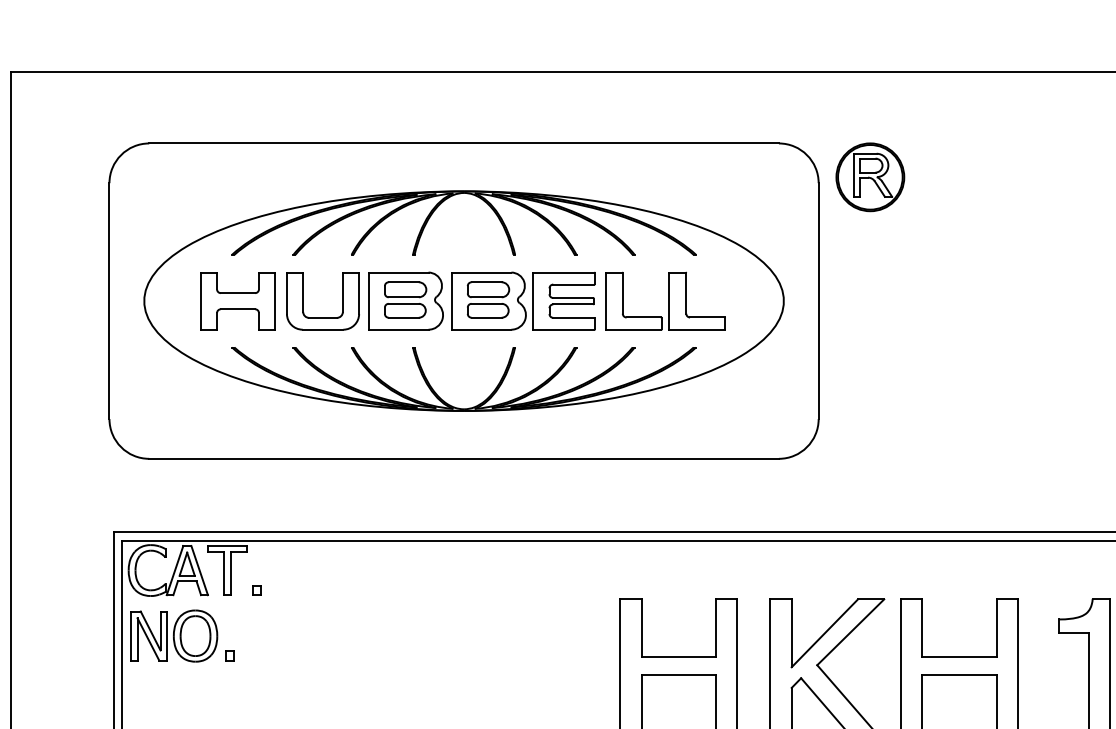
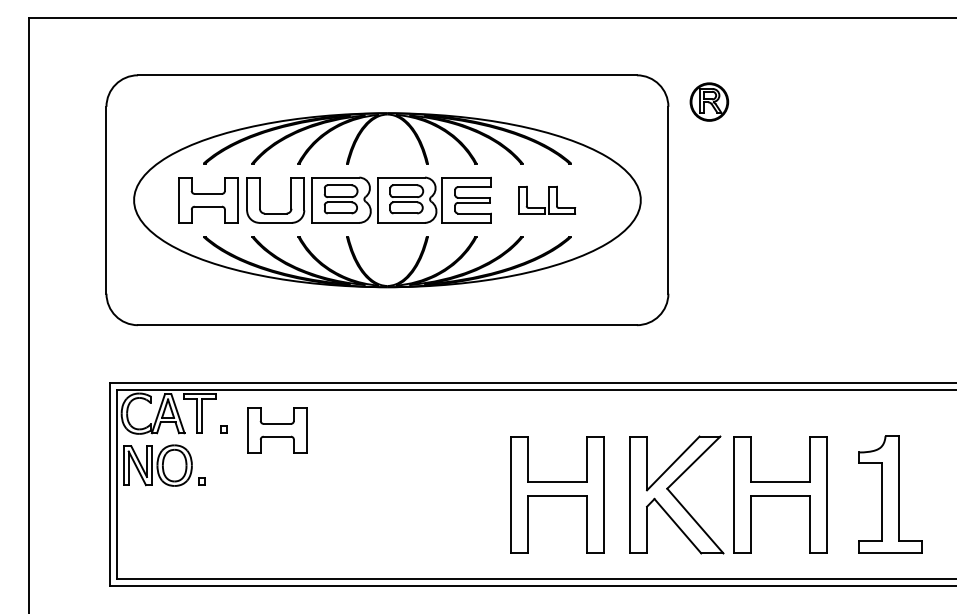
part: (870, 176) -> (709, 101), size x0.7
part: (664, 300) -> (546, 199), size x0.6
part: (325, 591) -> (277, 430), added

